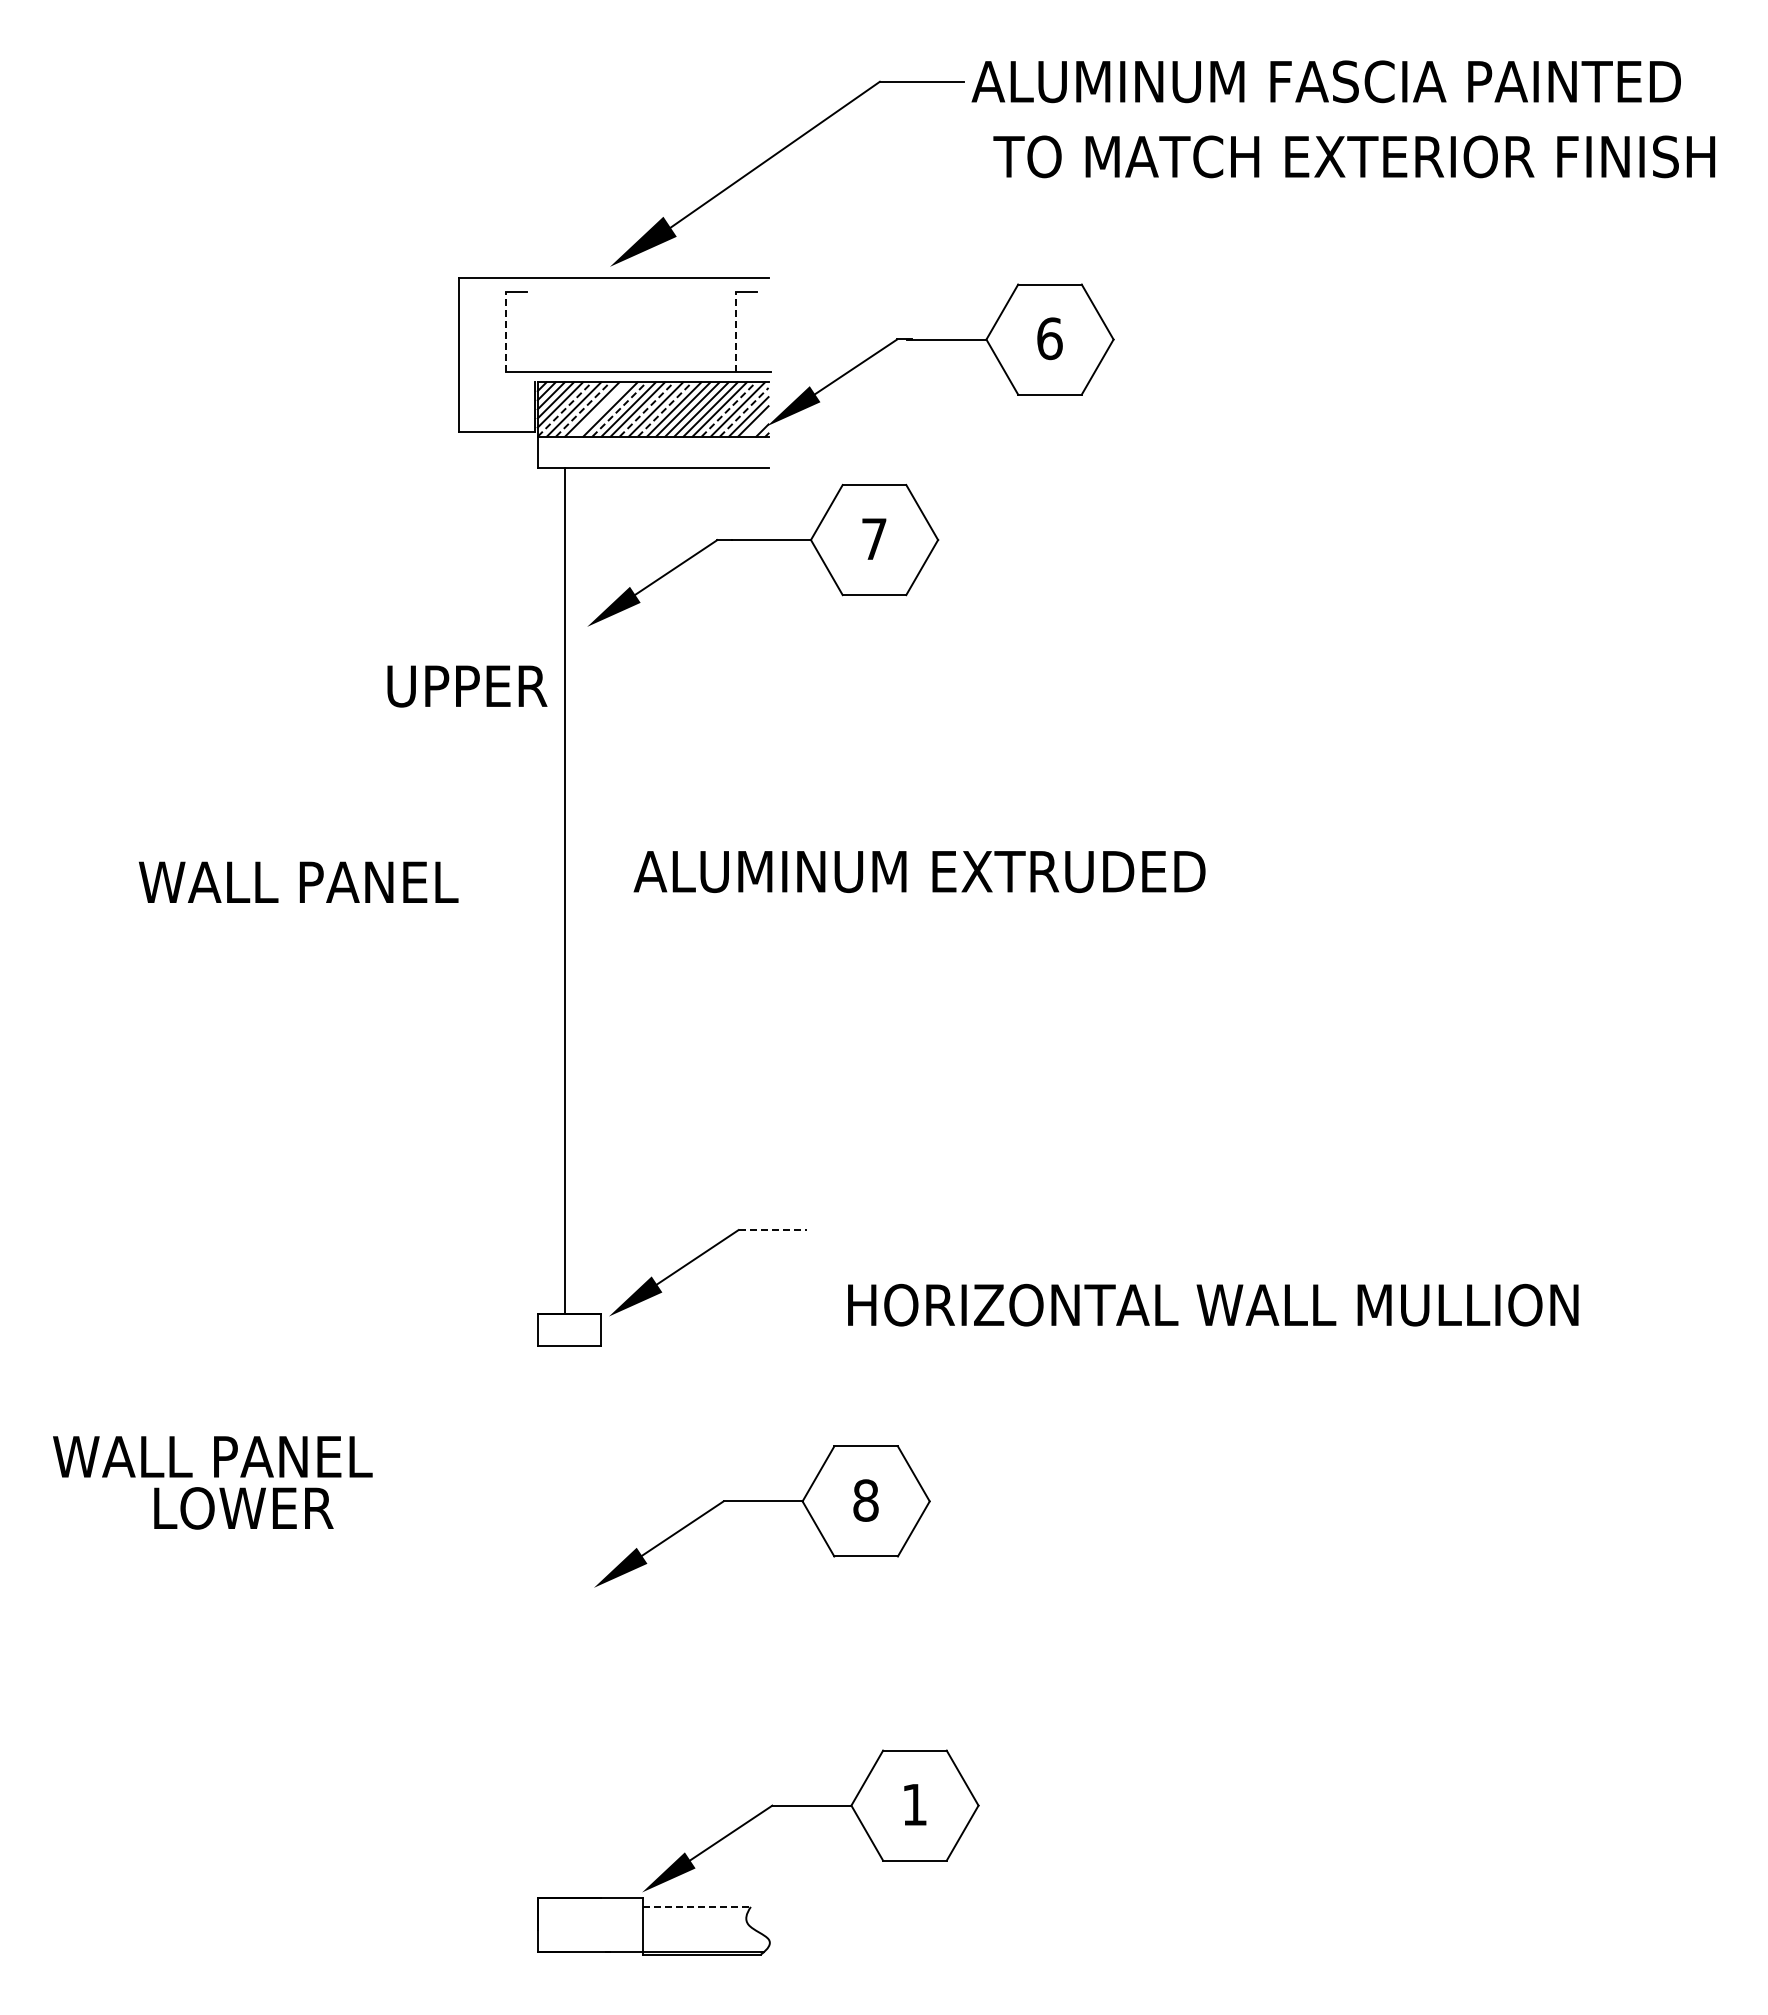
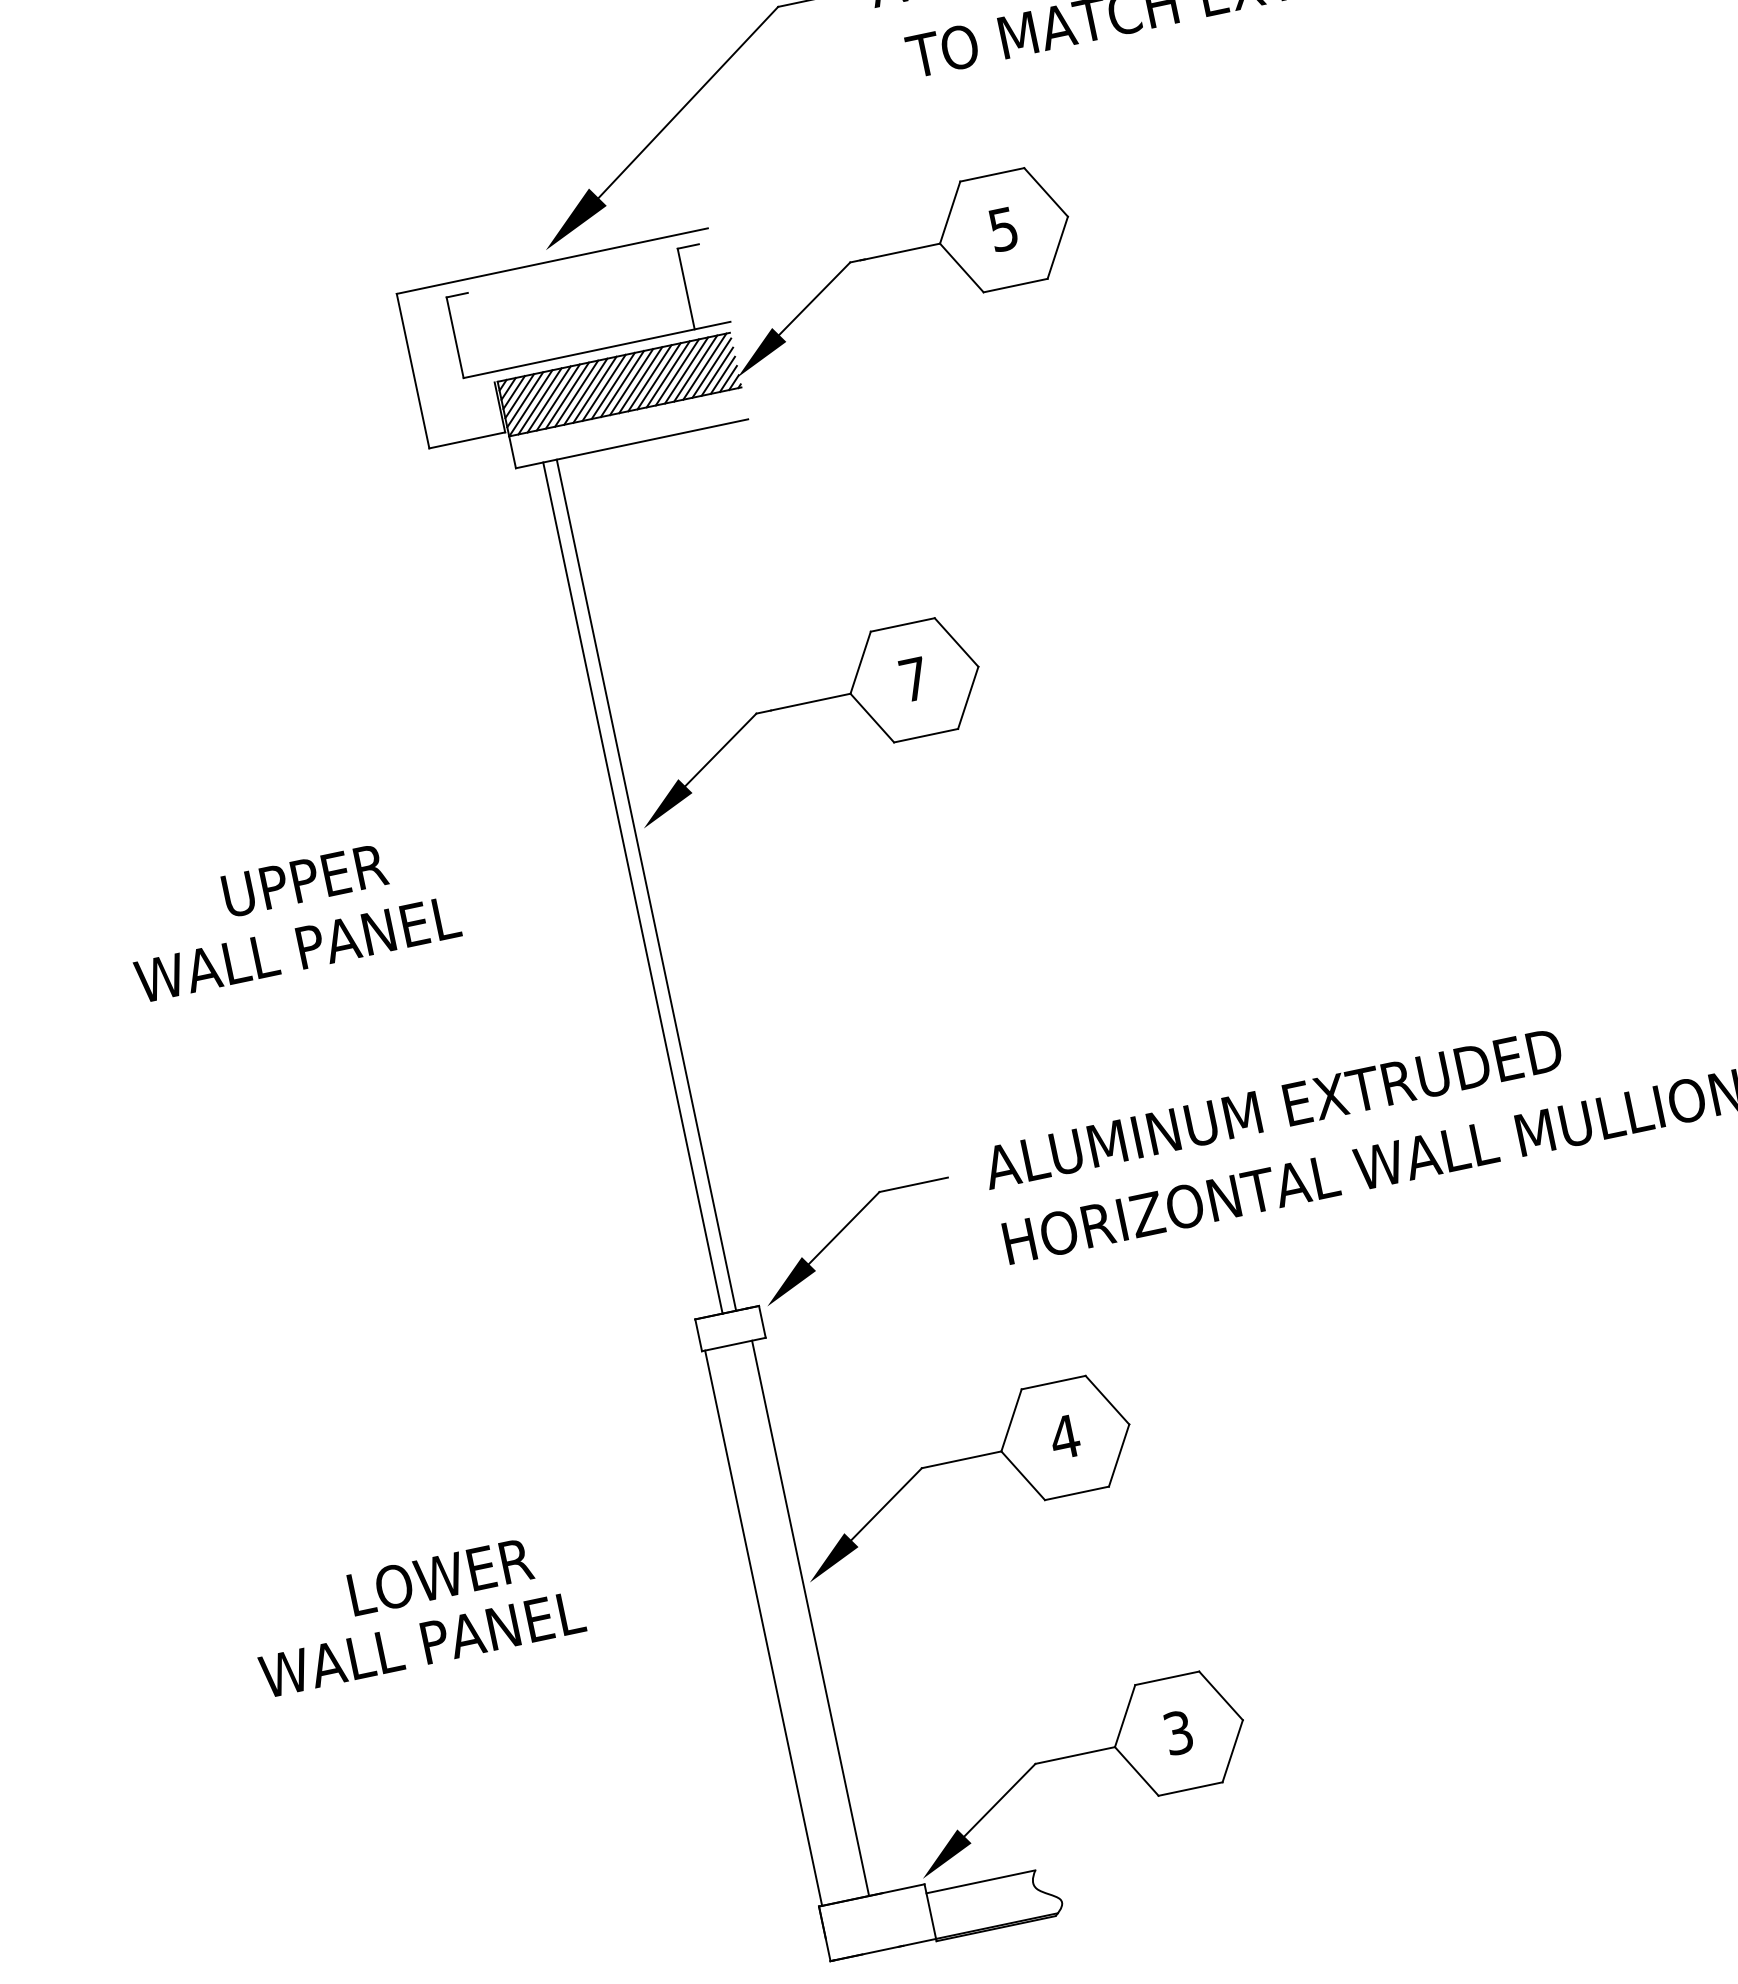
line: (506, 331) -> (455, 337), dashed -> solid
line: (735, 331) -> (685, 288), dashed -> solid
text: (1049, 338) -> (1003, 229), 6 -> 5
line: (565, 409) -> (531, 403), dashed -> solid
line: (583, 409) -> (549, 399), dashed -> solid
line: (601, 409) -> (567, 395), added
line: (619, 409) -> (585, 391), dashed -> solid
line: (647, 409) -> (613, 385), dashed -> solid
line: (665, 409) -> (631, 382), dashed -> solid
line: (729, 409) -> (696, 368), dashed -> solid
line: (744, 411) -> (711, 367), dashed -> solid
line: (757, 425) -> (727, 378), added
part: (763, 540) -> (802, 704), moved
text: (467, 686) -> (305, 880), moved
text: (919, 871) -> (1272, 1108), moved
text: (298, 881) -> (297, 948), moved
line: (578, 891) -> (646, 885), added
line: (772, 1230) -> (913, 1185), dashed -> solid
text: (212, 1456) -> (421, 1644), moved
text: (865, 1500) -> (1064, 1437), 8 -> 4
line: (540, 1621) -> (763, 1627), added
line: (587, 1621) -> (810, 1617), added
text: (914, 1804) -> (1178, 1732), 1 -> 3
line: (697, 1906) -> (981, 1881), dashed -> solid

